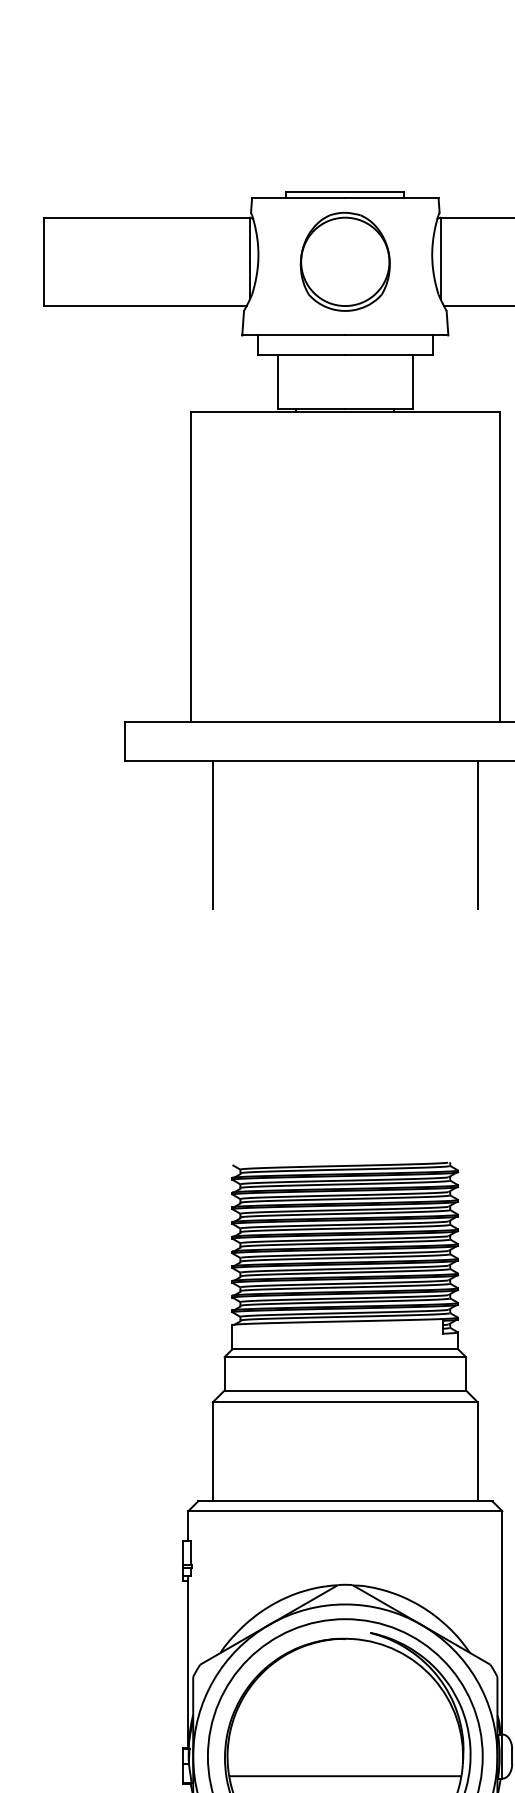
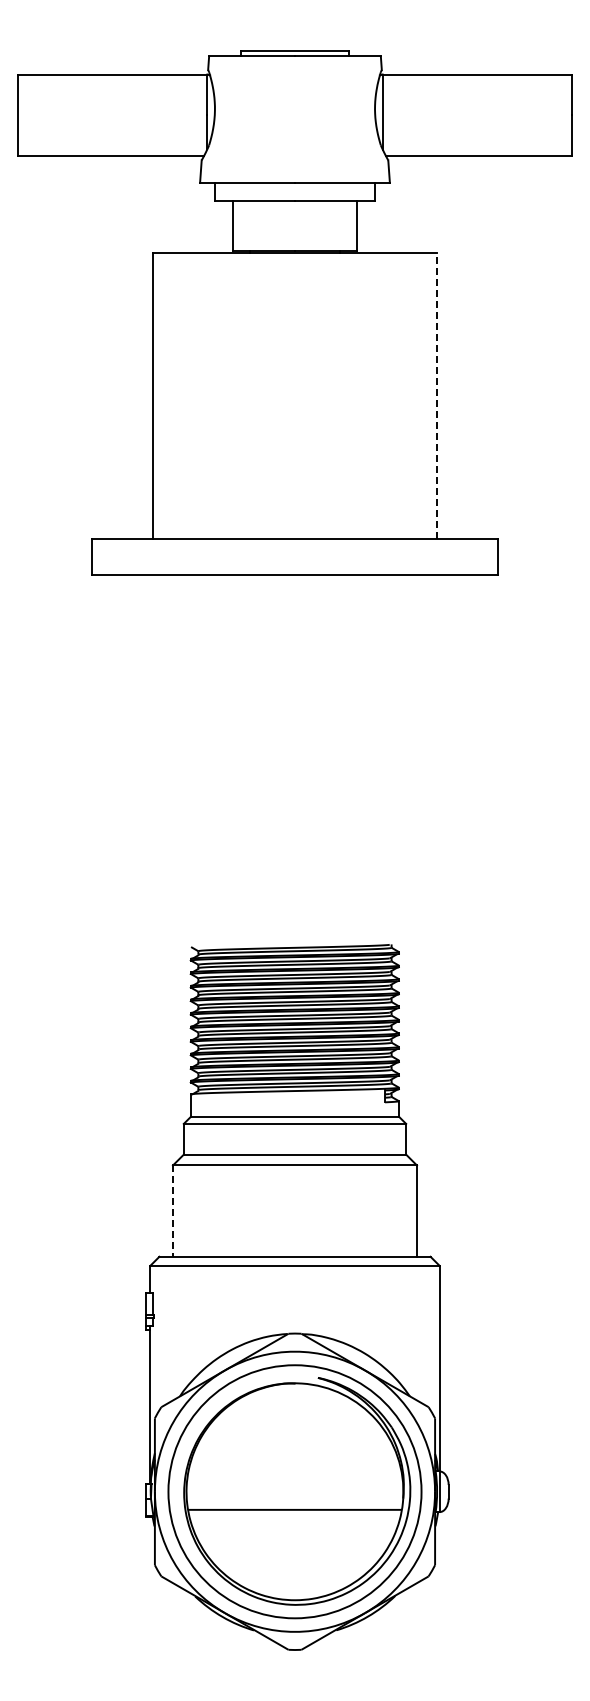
part: (344, 262) -> (294, 115), removed
line: (500, 567) -> (437, 396), solid -> dashed
line: (212, 834) -> (172, 642), removed
line: (478, 834) -> (417, 642), removed
line: (212, 1452) -> (172, 1211), solid -> dashed

